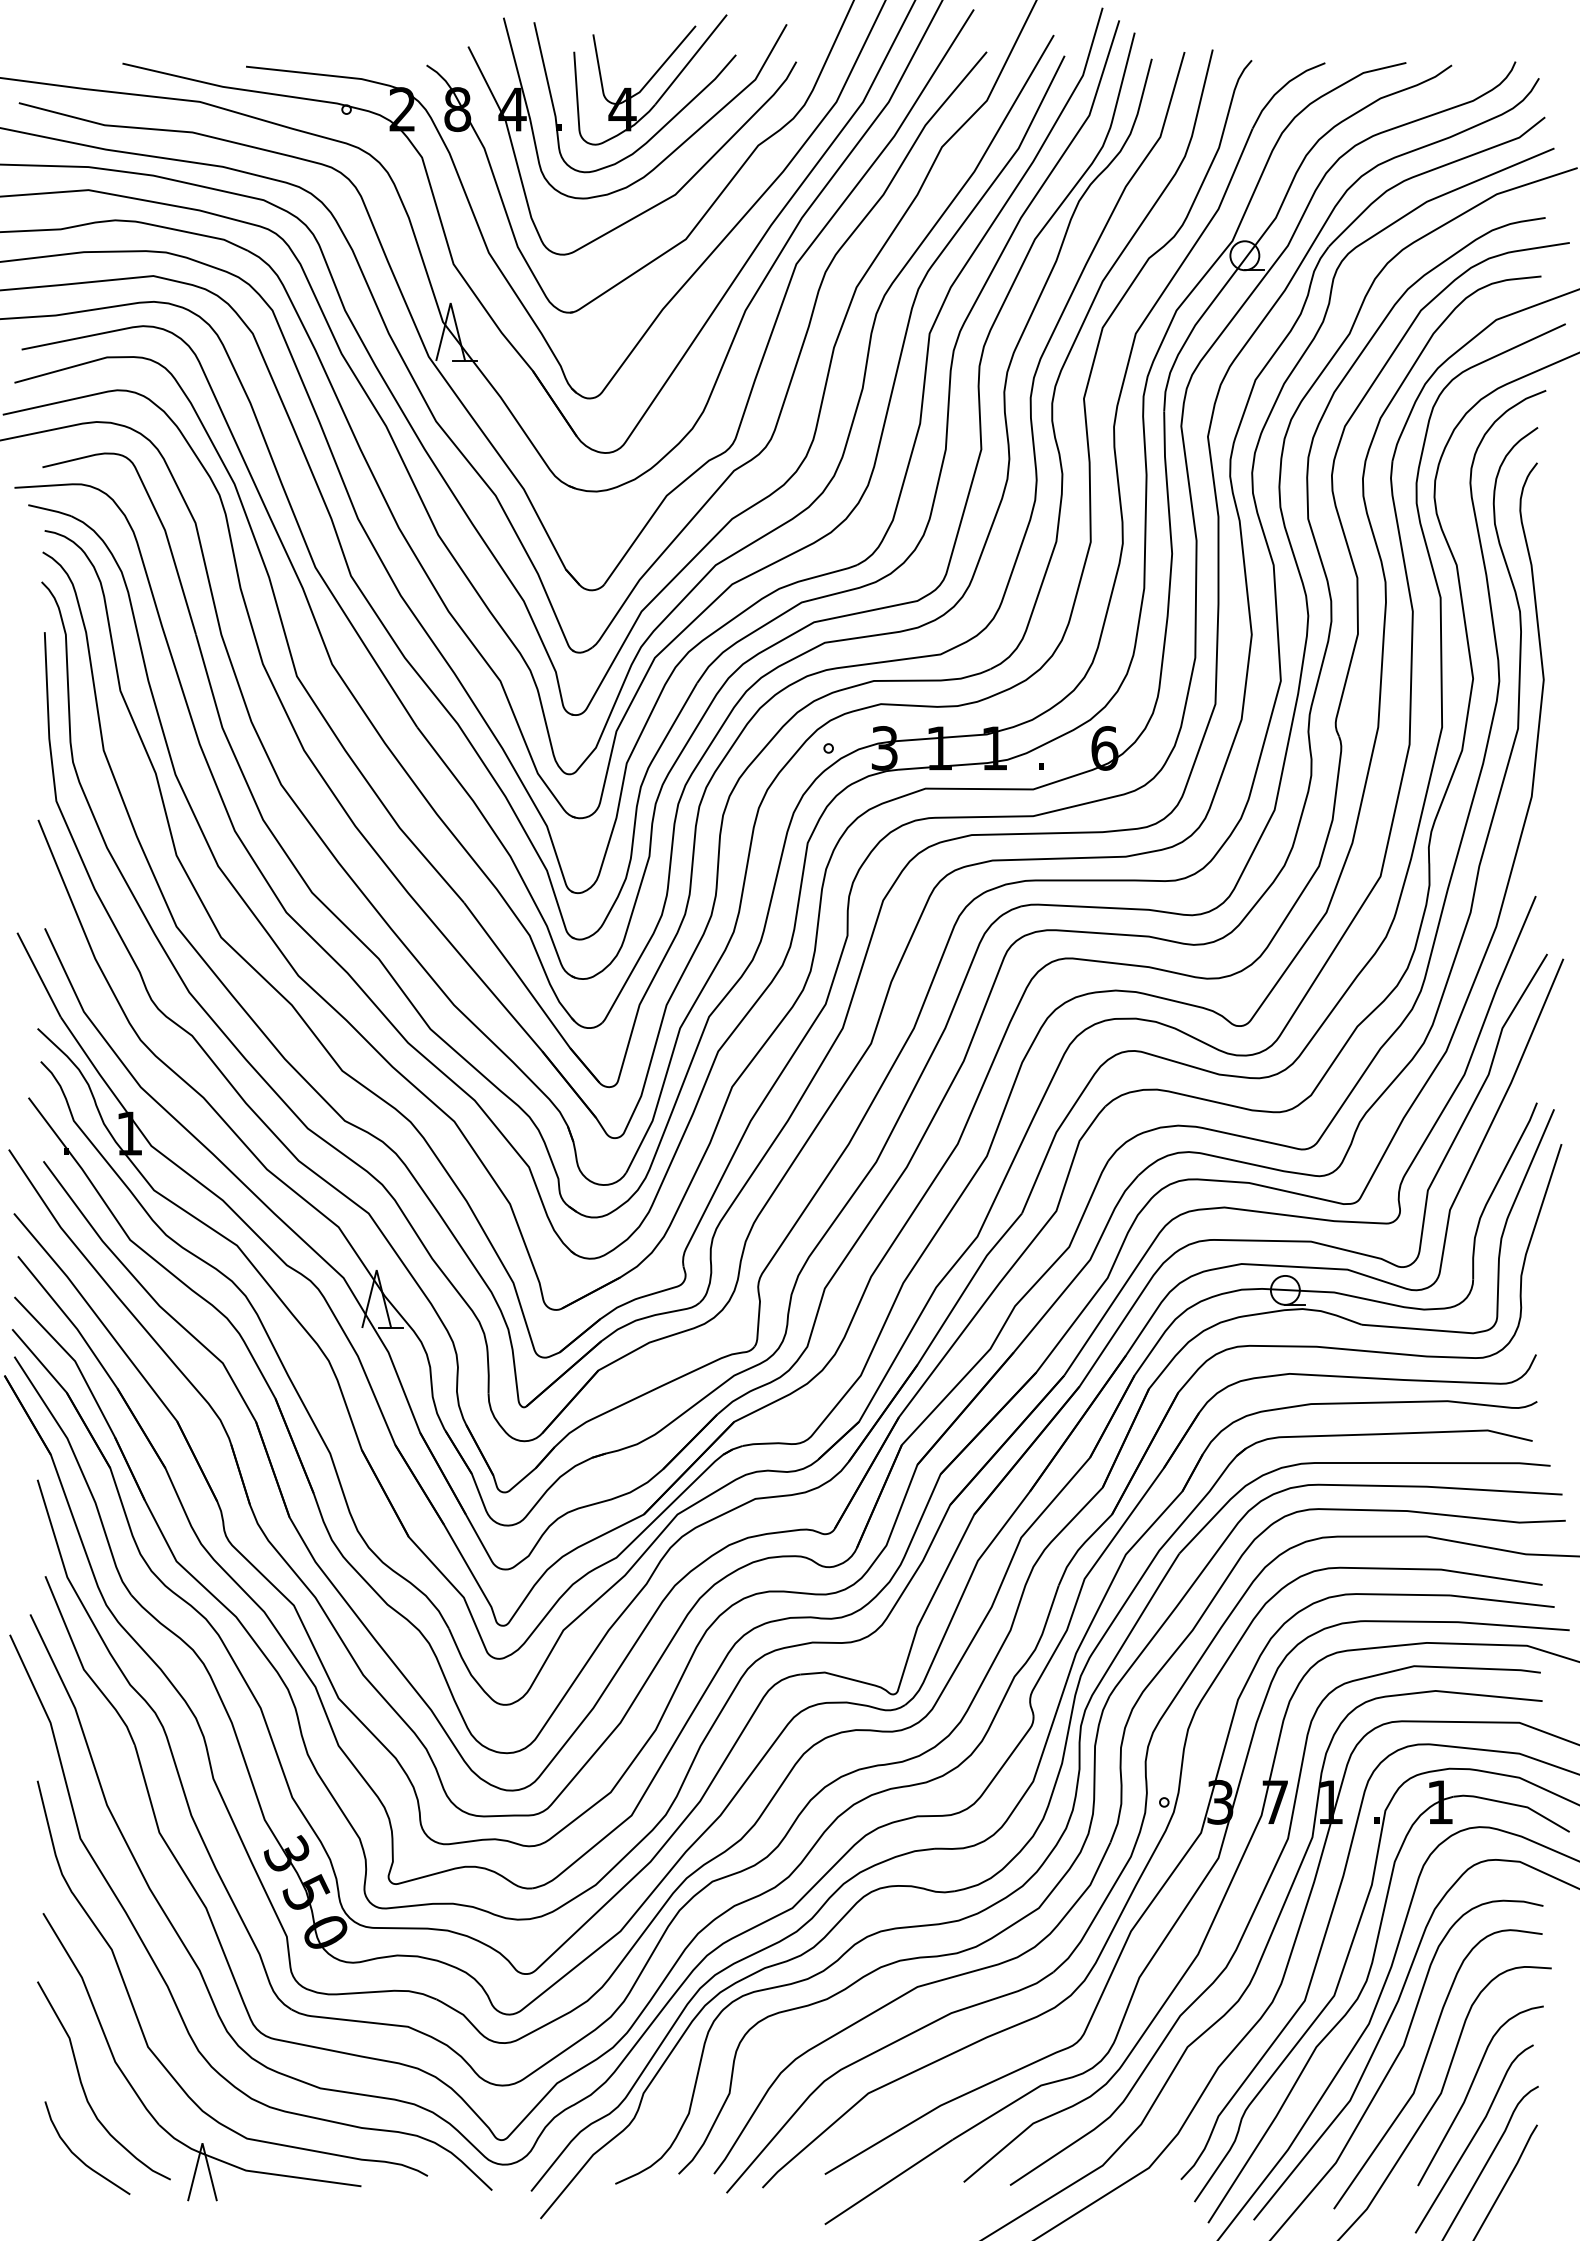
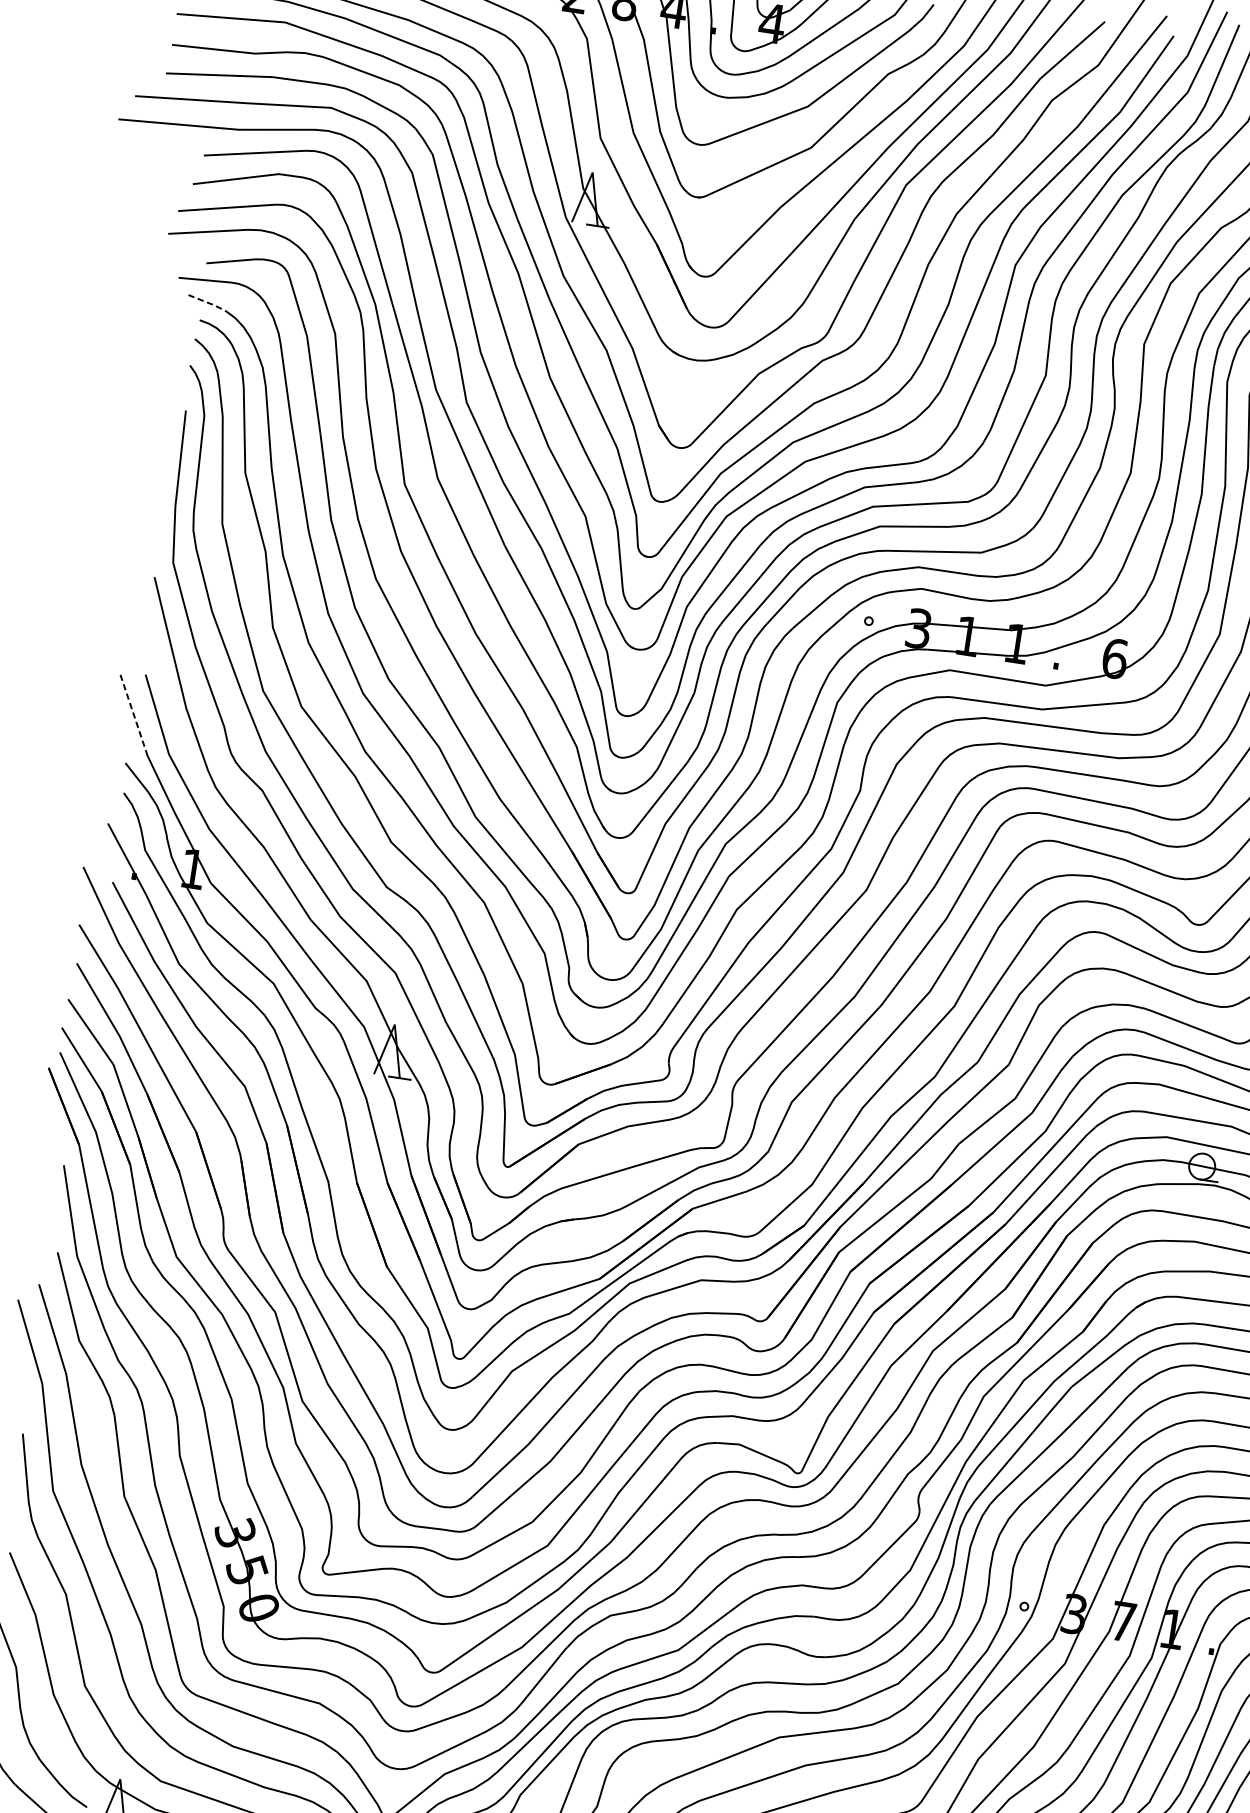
line: (50, 510) -> (207, 302), solid -> dashed
line: (39, 975) -> (134, 715), solid -> dashed

